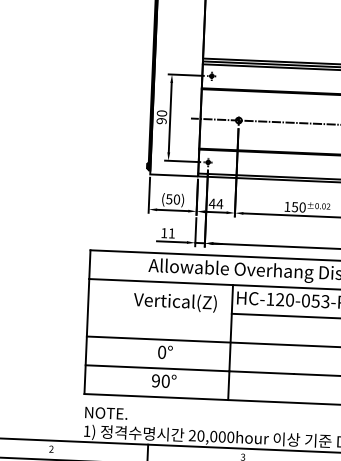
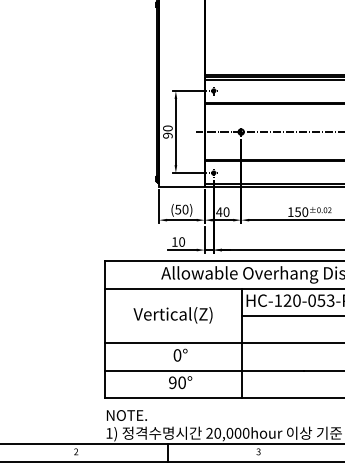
text: (219, 204) -> (226, 212), 44 -> 40
text: (172, 232) -> (182, 241), 11 -> 10
text: (174, 302) -> (172, 315), moved

